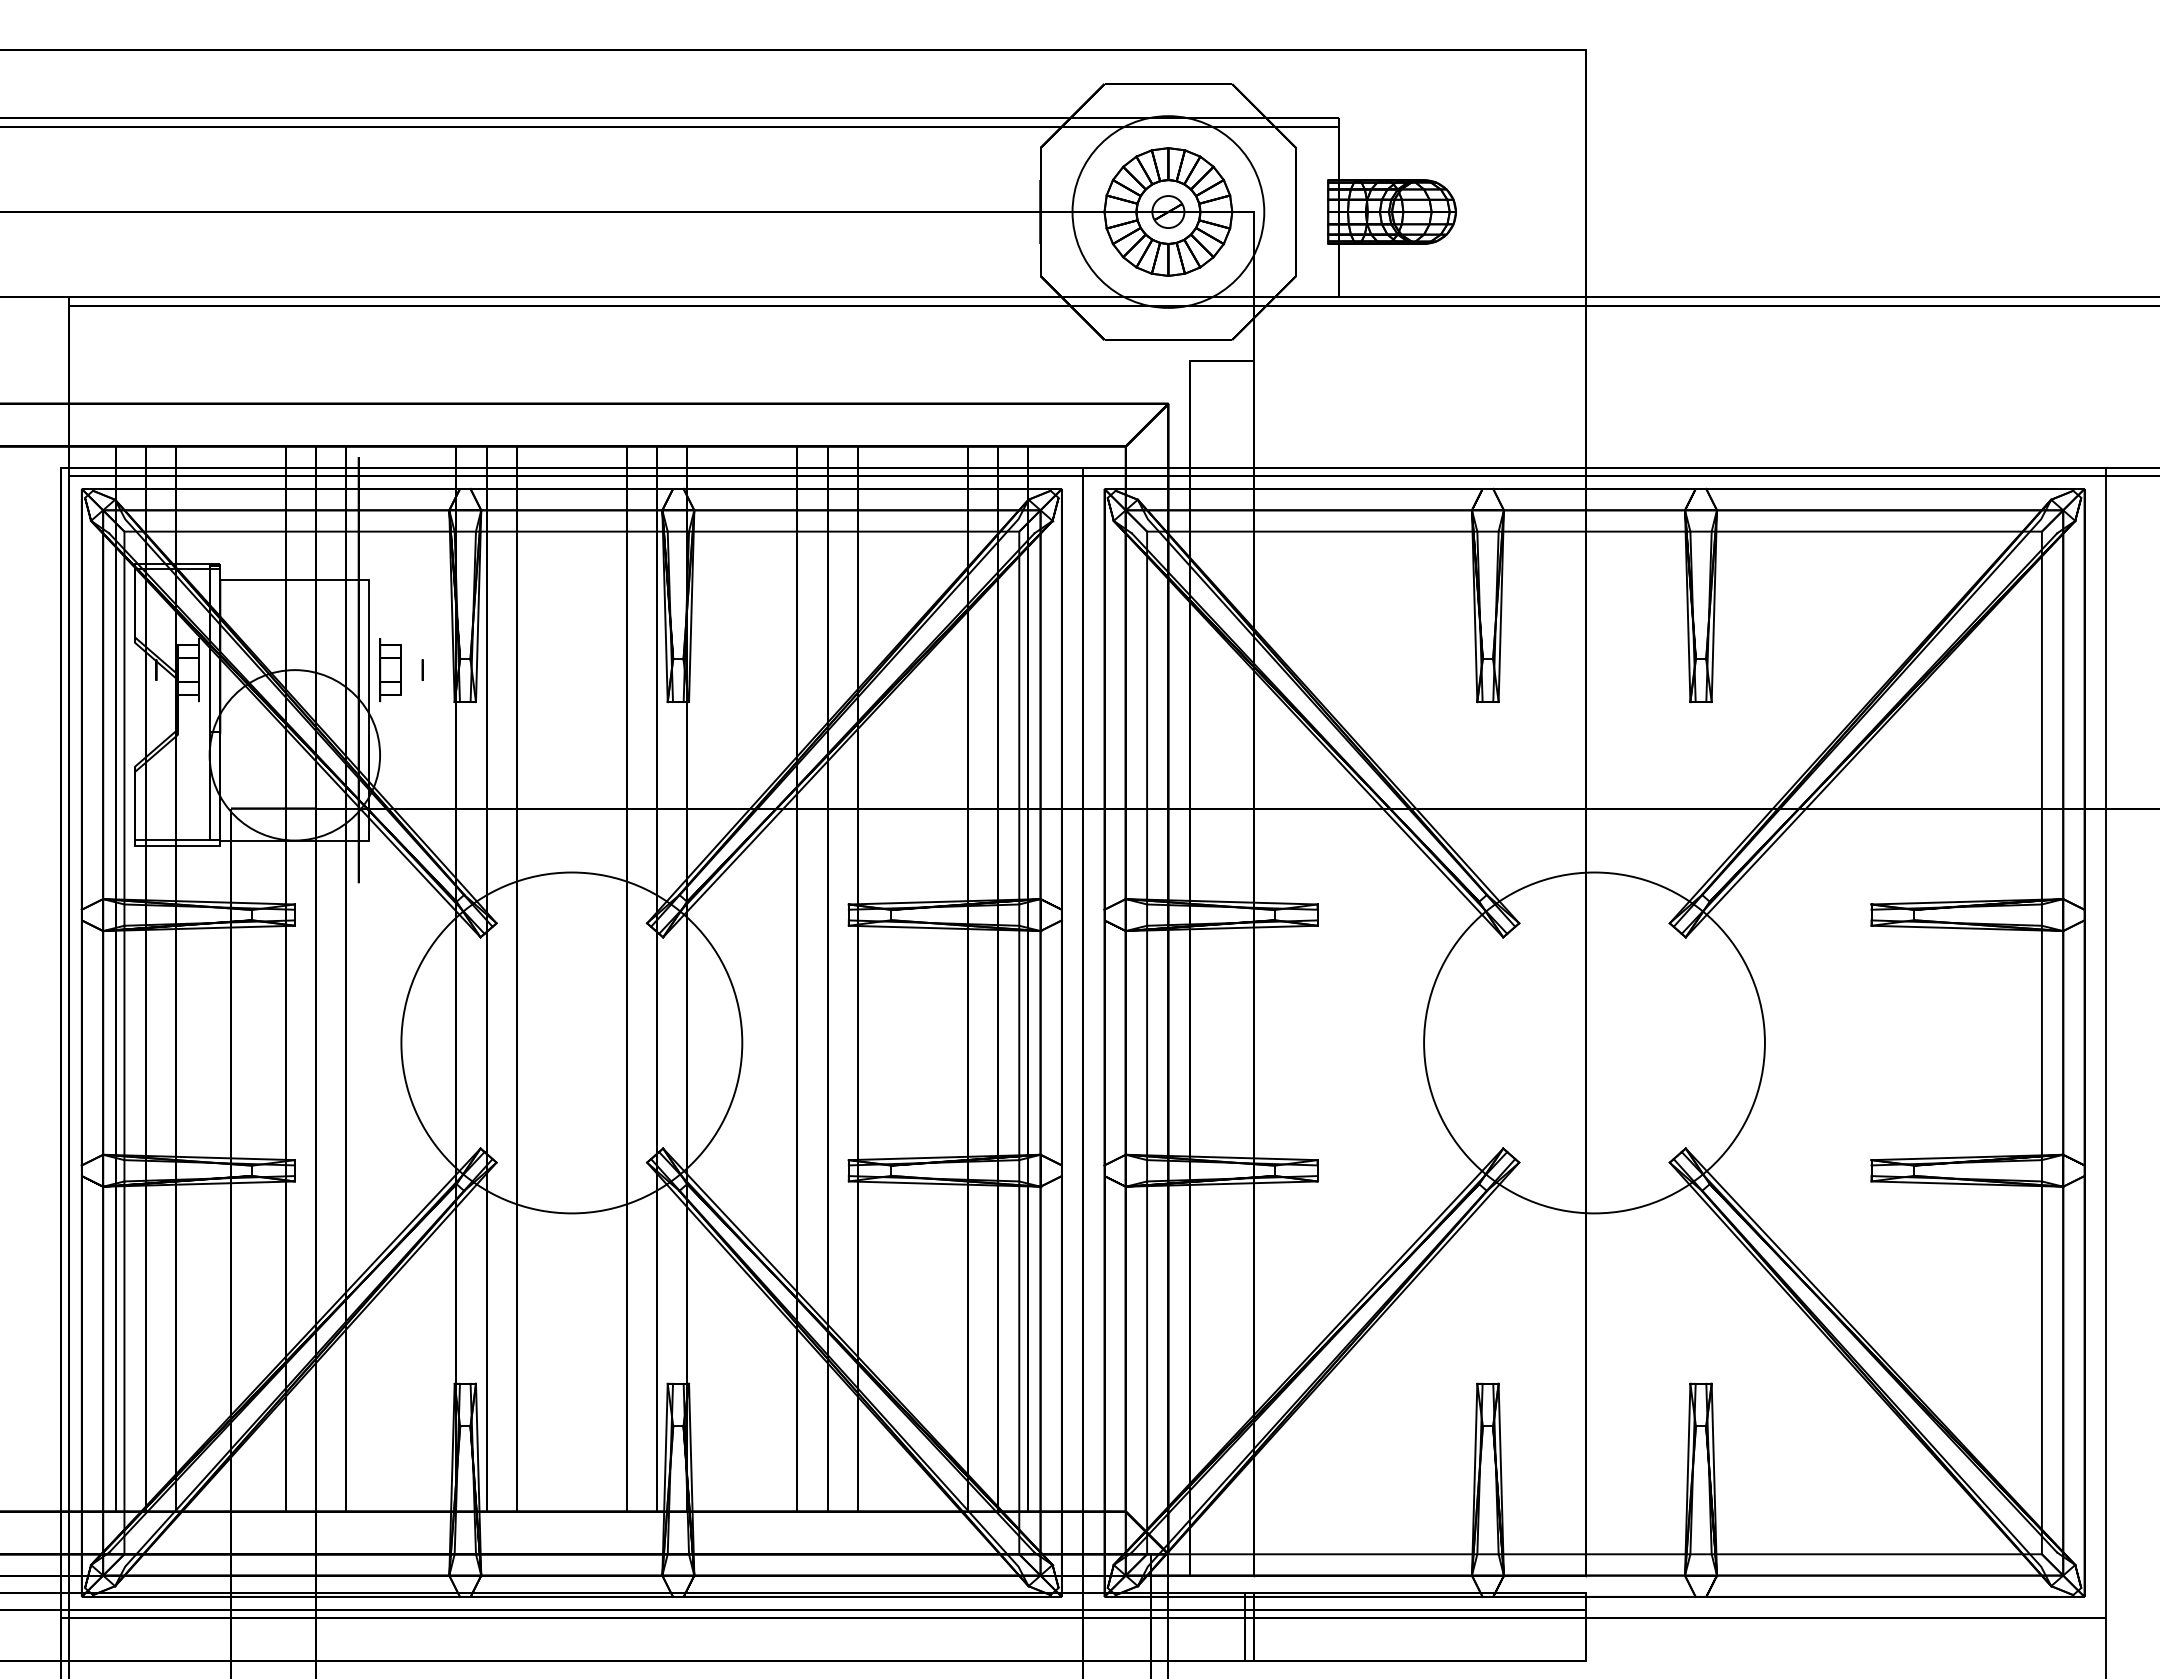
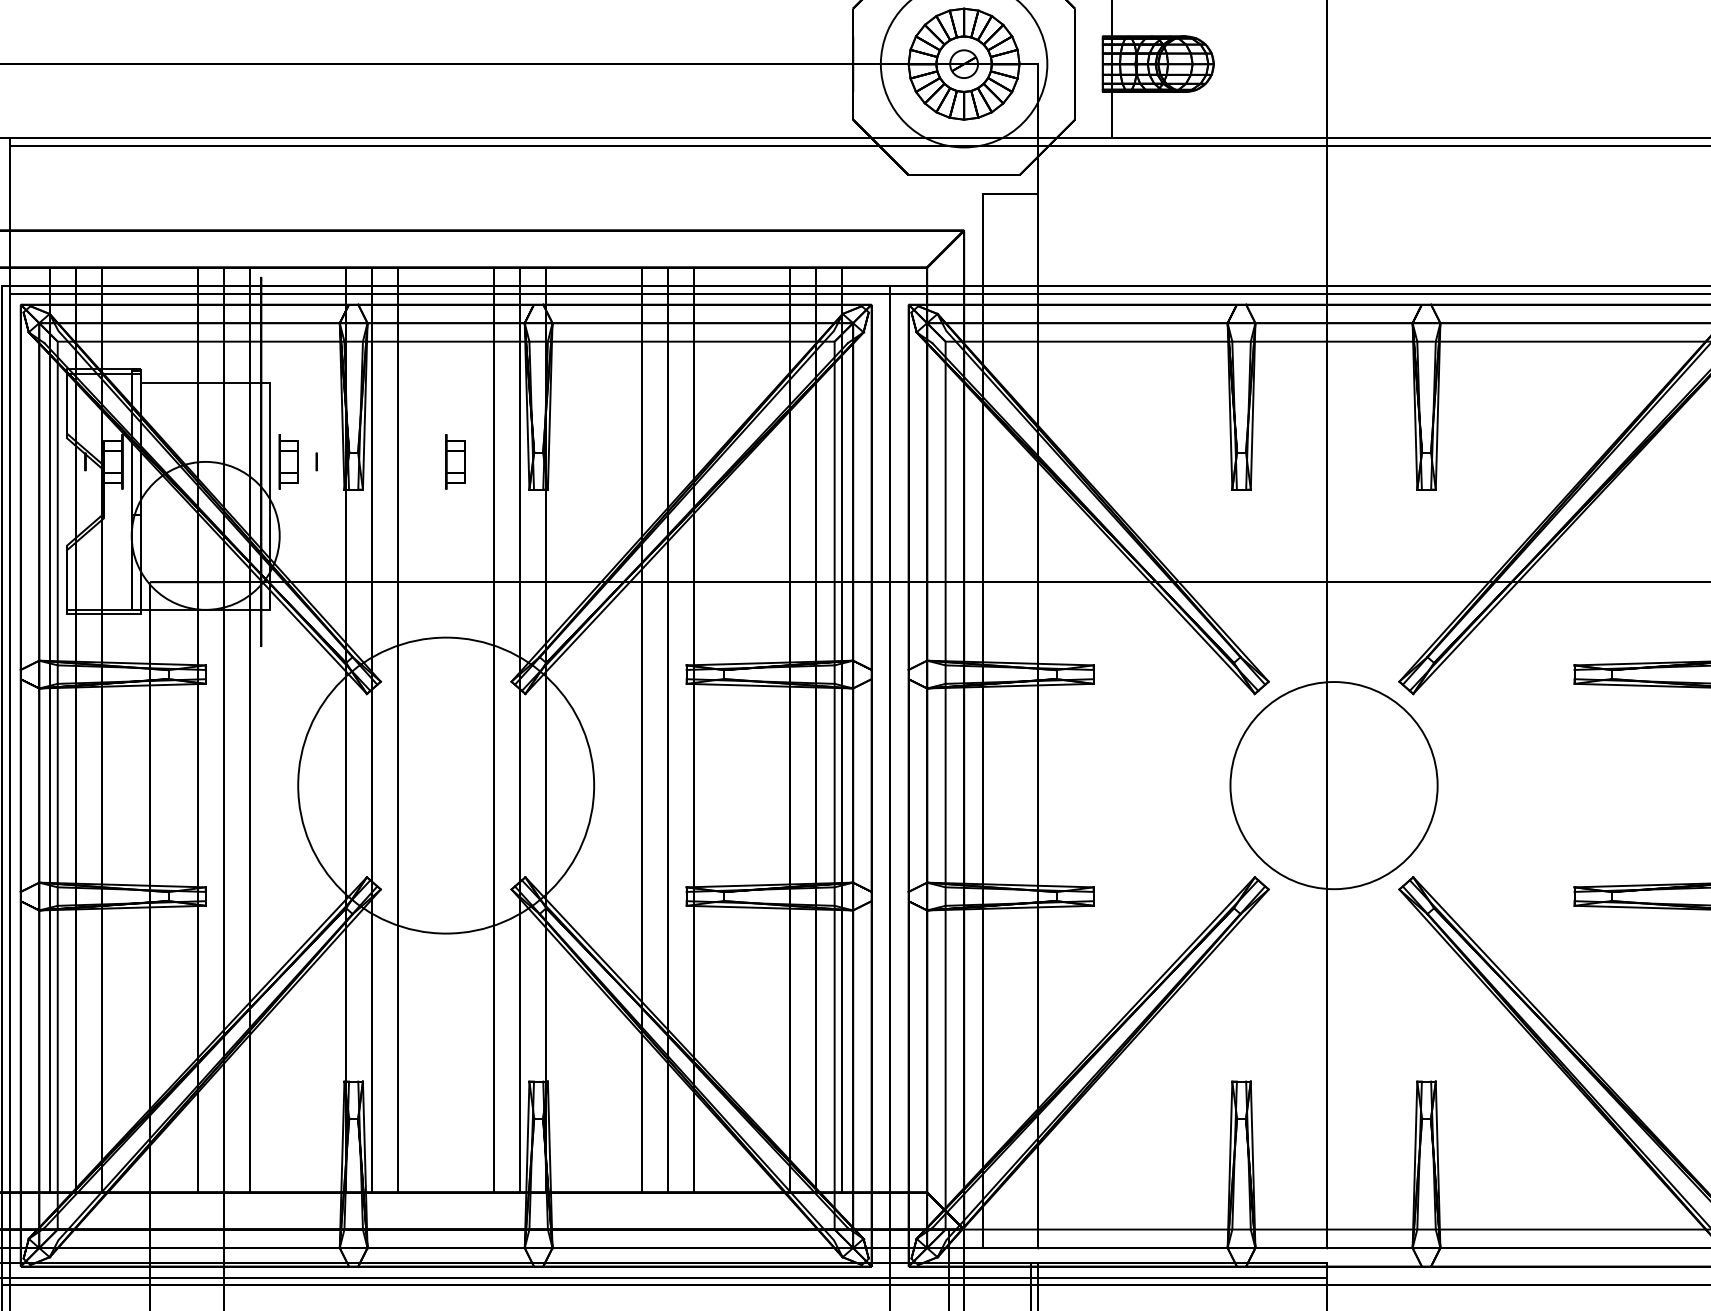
part: (582, 670) -> (455, 462), added
circle: (1594, 1042) -> (1334, 785), size x0.7

